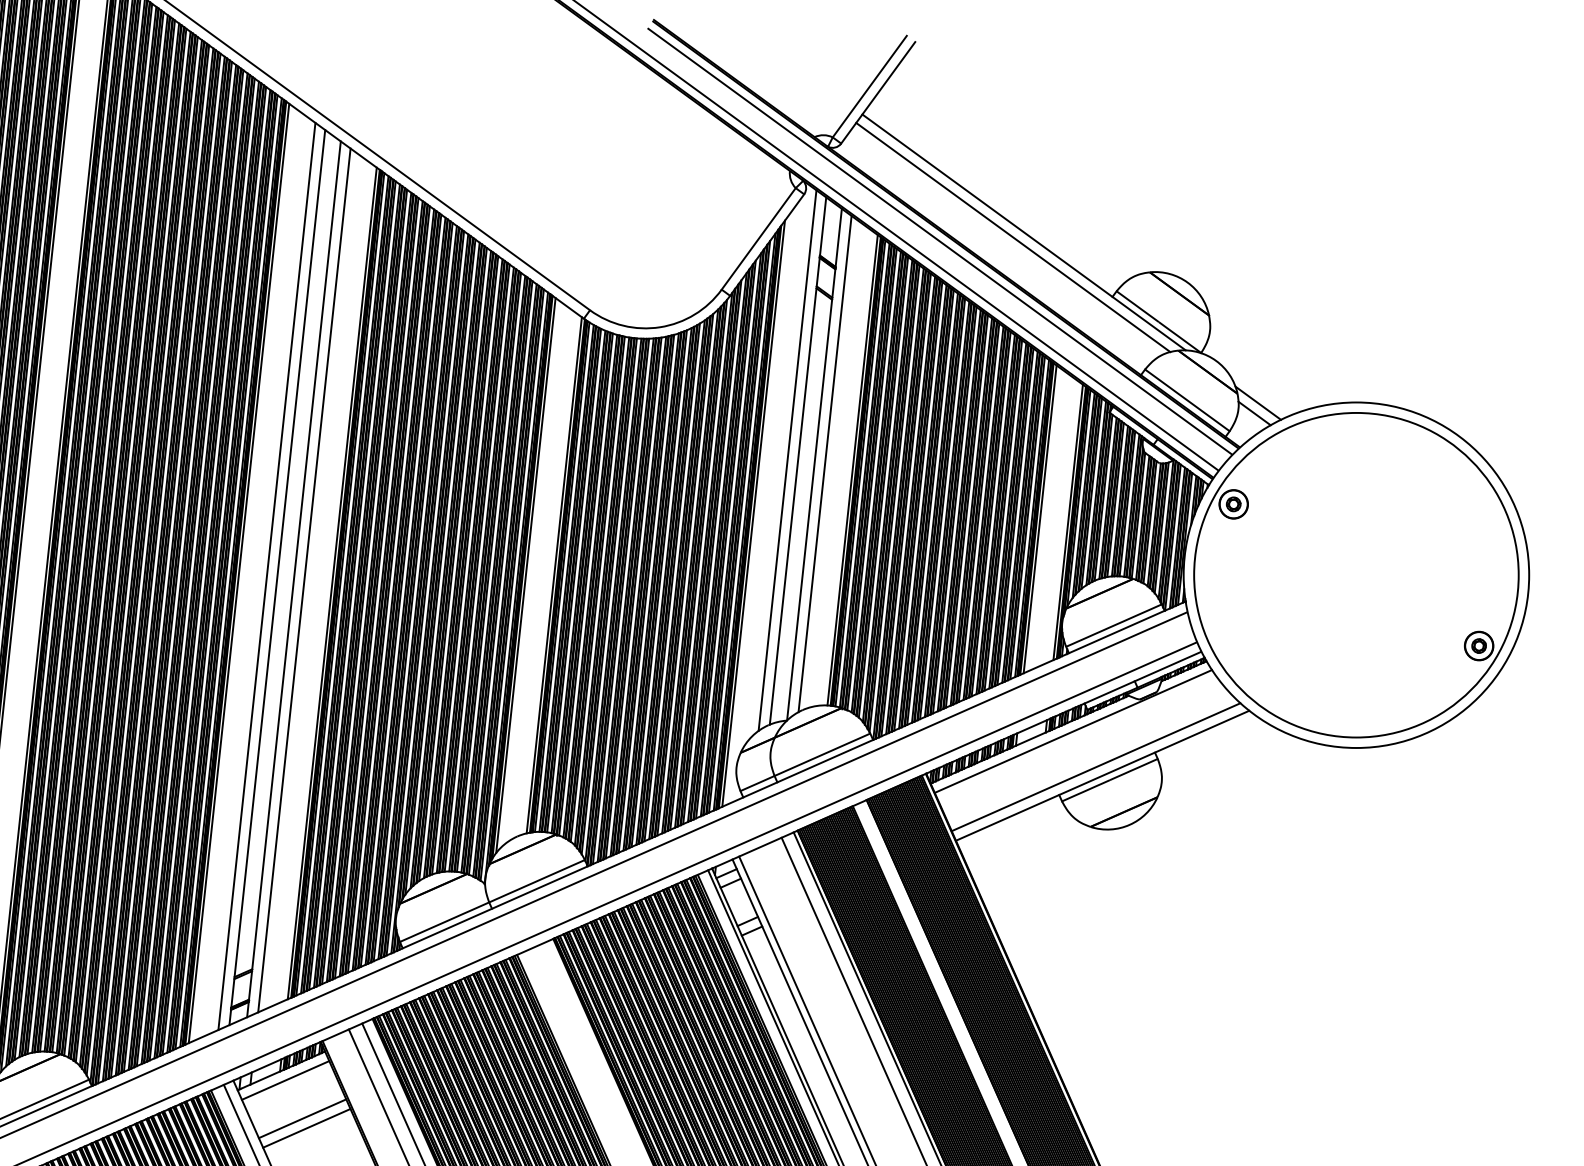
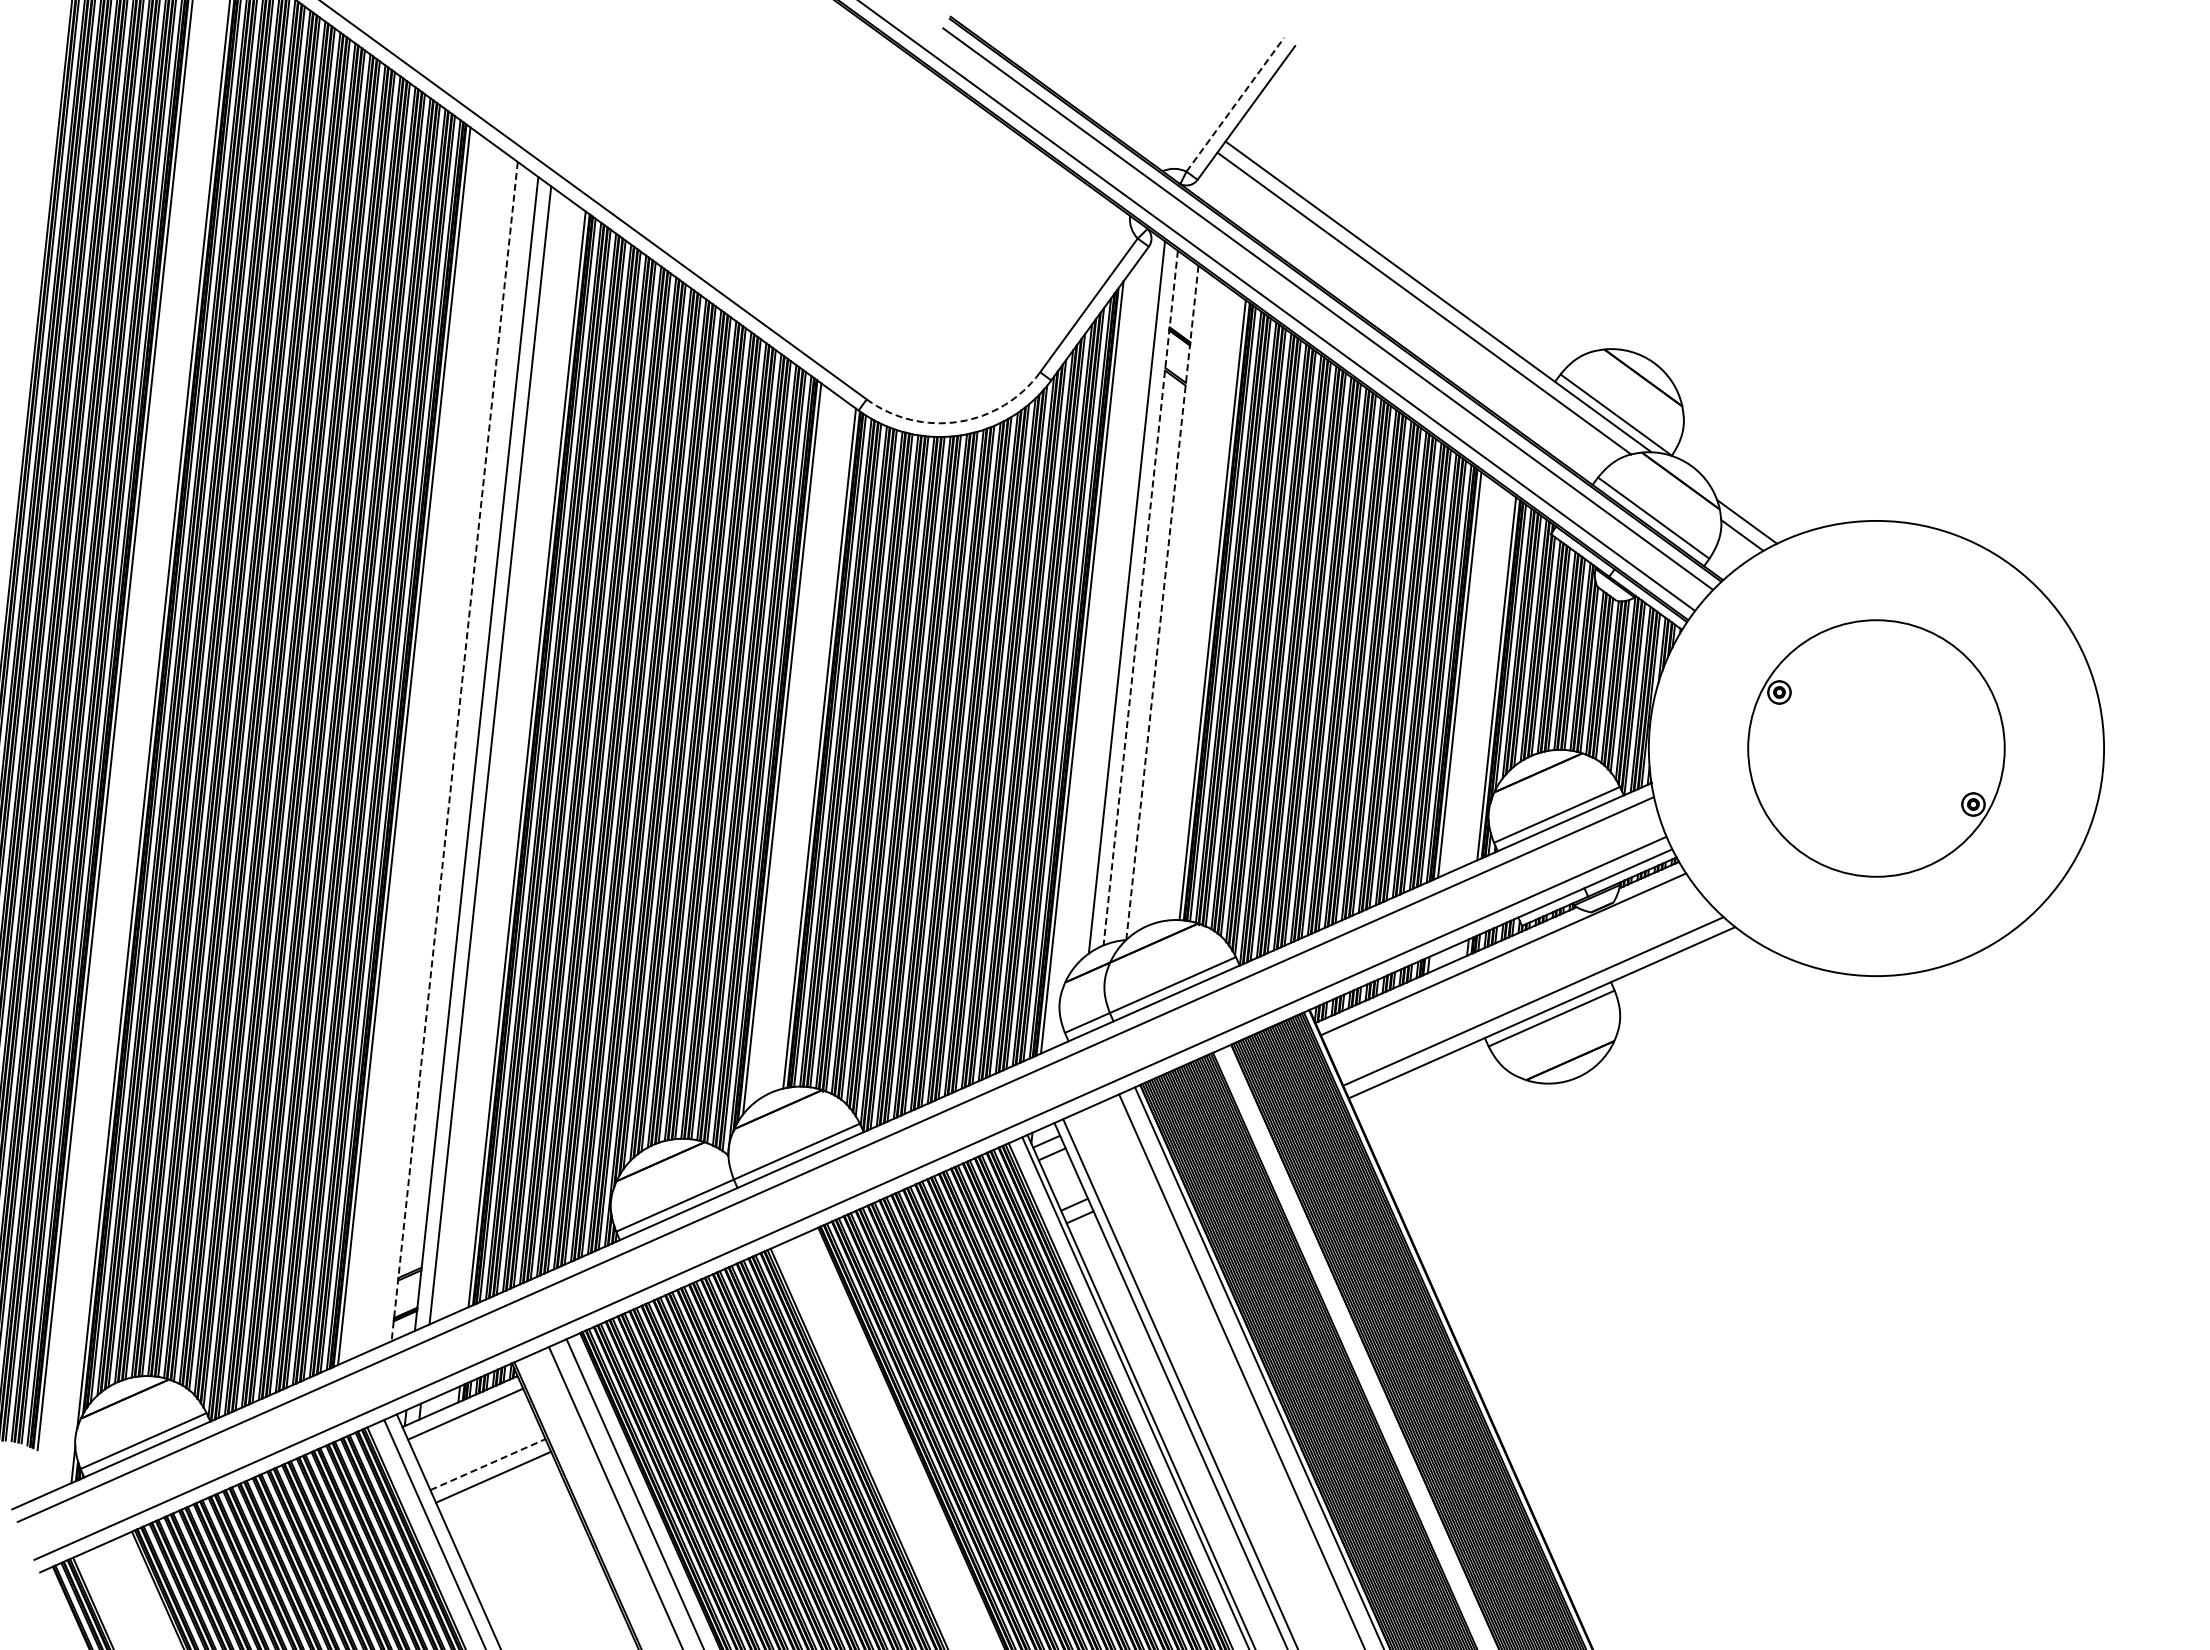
line: (869, 86) -> (1235, 104), solid -> dashed
arc: (660, 327) -> (959, 421), solid -> dashed
line: (797, 461) -> (1140, 598), solid -> dashed
line: (825, 463) -> (1176, 601), removed
line: (814, 464) -> (1162, 602), solid -> dashed
line: (266, 575) -> (440, 749), removed
part: (1356, 575) -> (1876, 748), size x0.6
line: (277, 578) -> (454, 752), solid -> dashed
line: (302, 1118) -> (487, 1464), solid -> dashed

